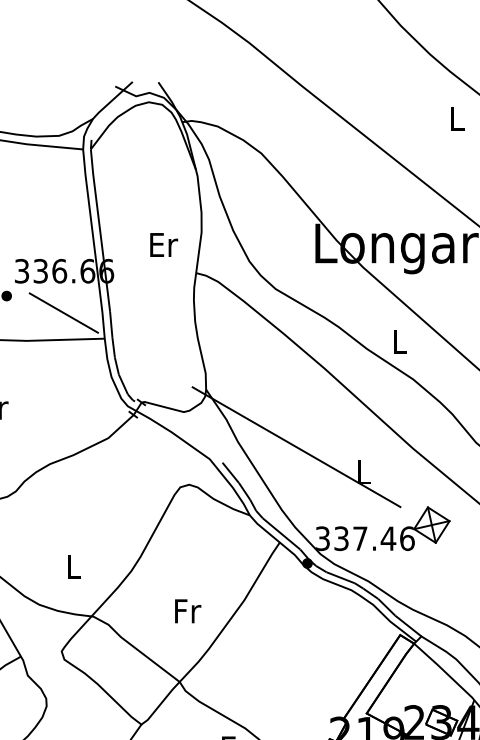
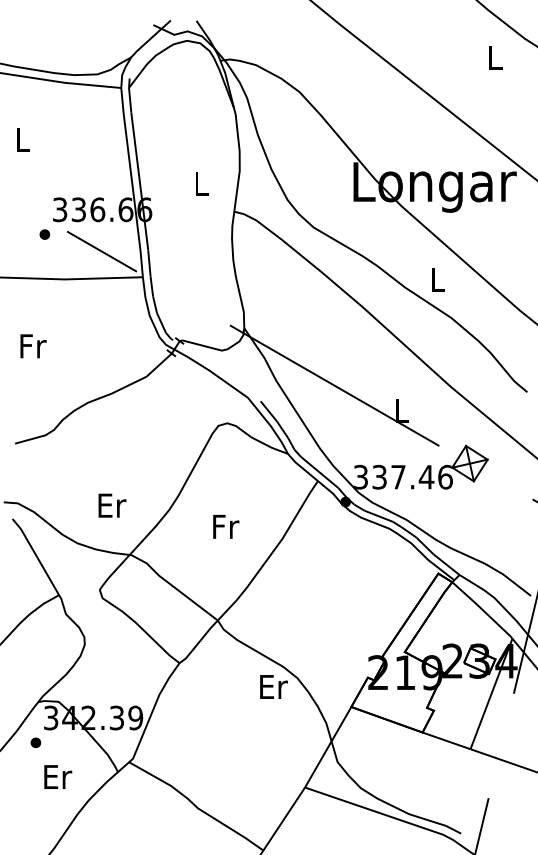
text: (164, 244) -> (202, 183), Er -> L
text: (74, 566) -> (112, 505), L -> Er
text: (188, 610) -> (226, 526), moved

